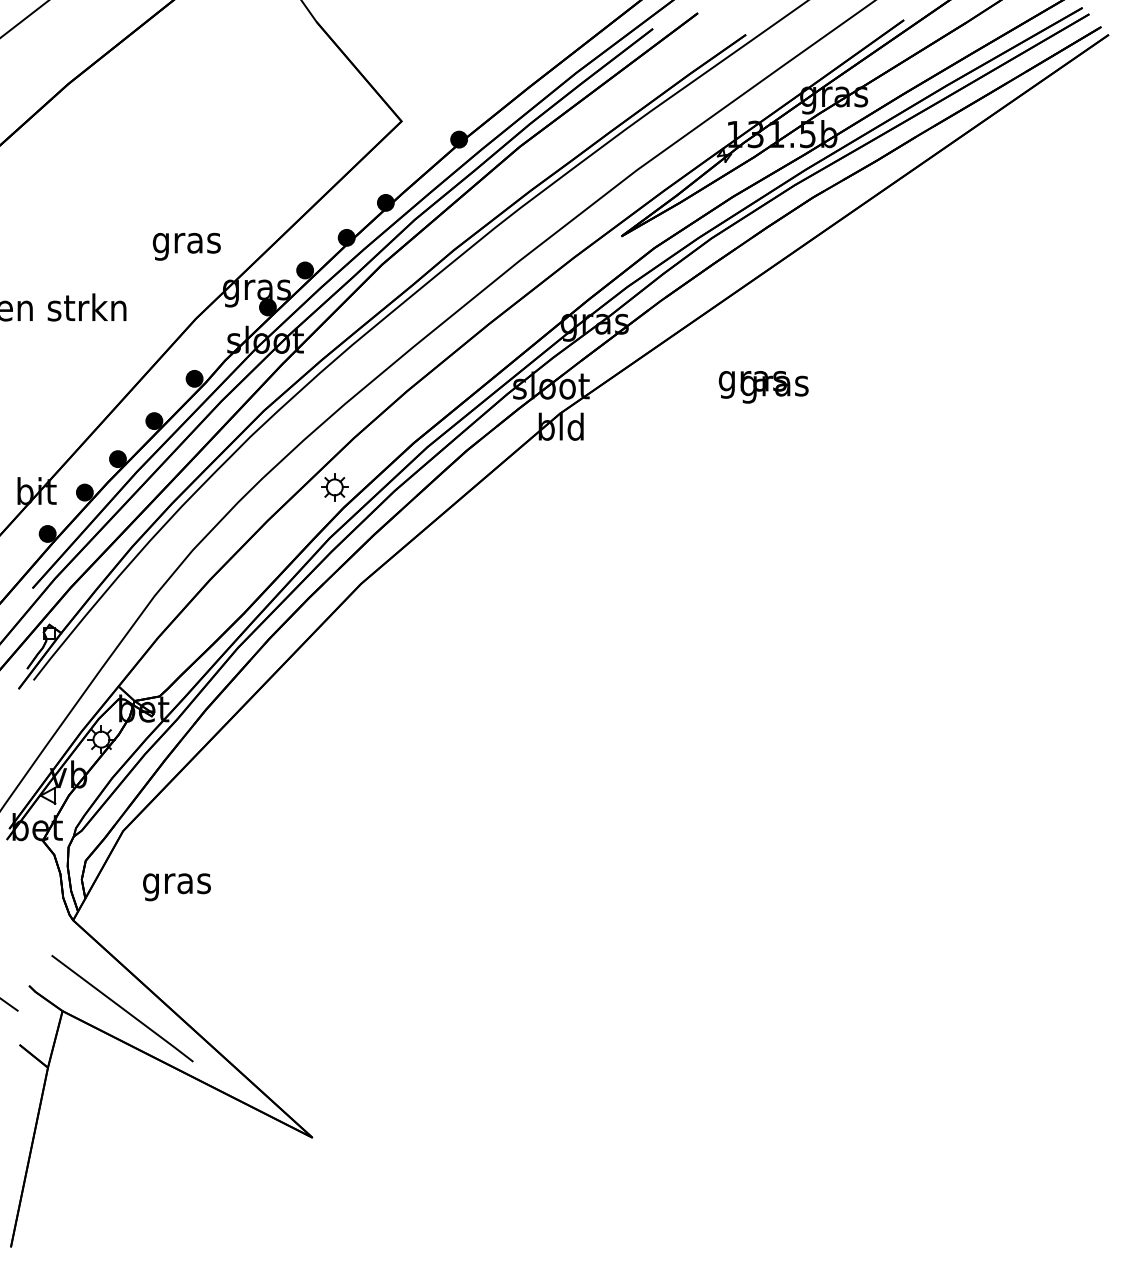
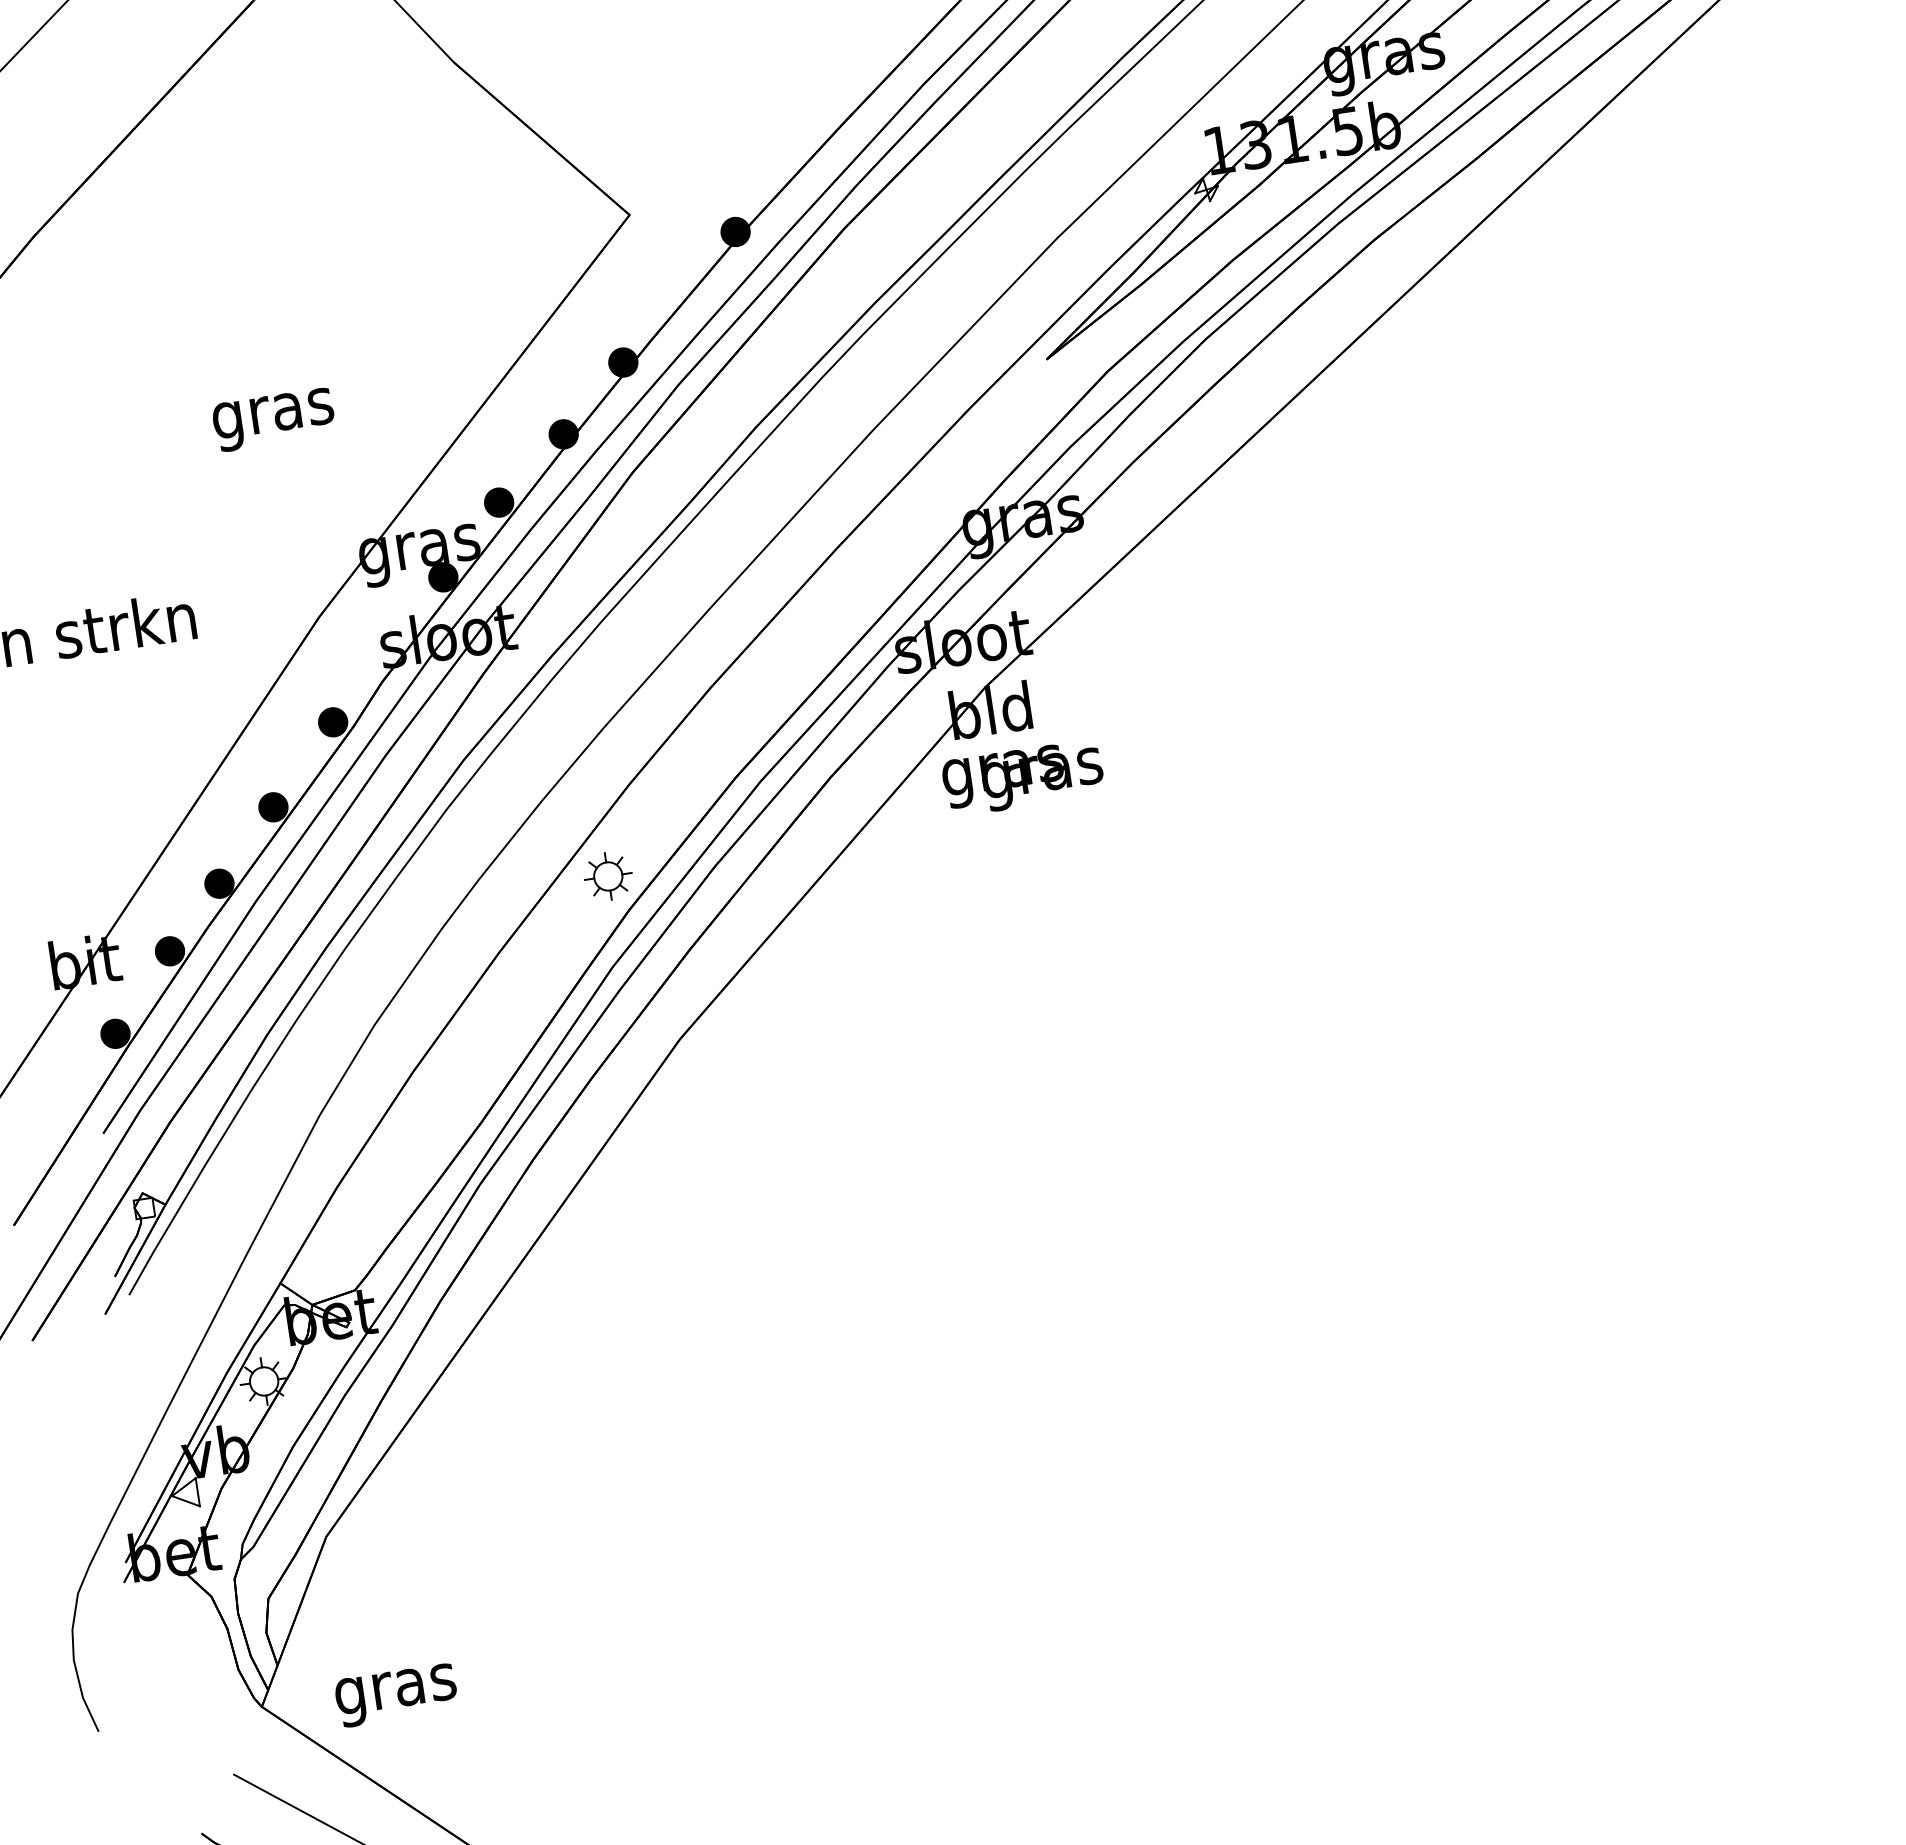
text: (186, 246) -> (273, 419), moved
text: (763, 387) -> (1022, 778), moved
text: (176, 887) -> (395, 1696), moved

